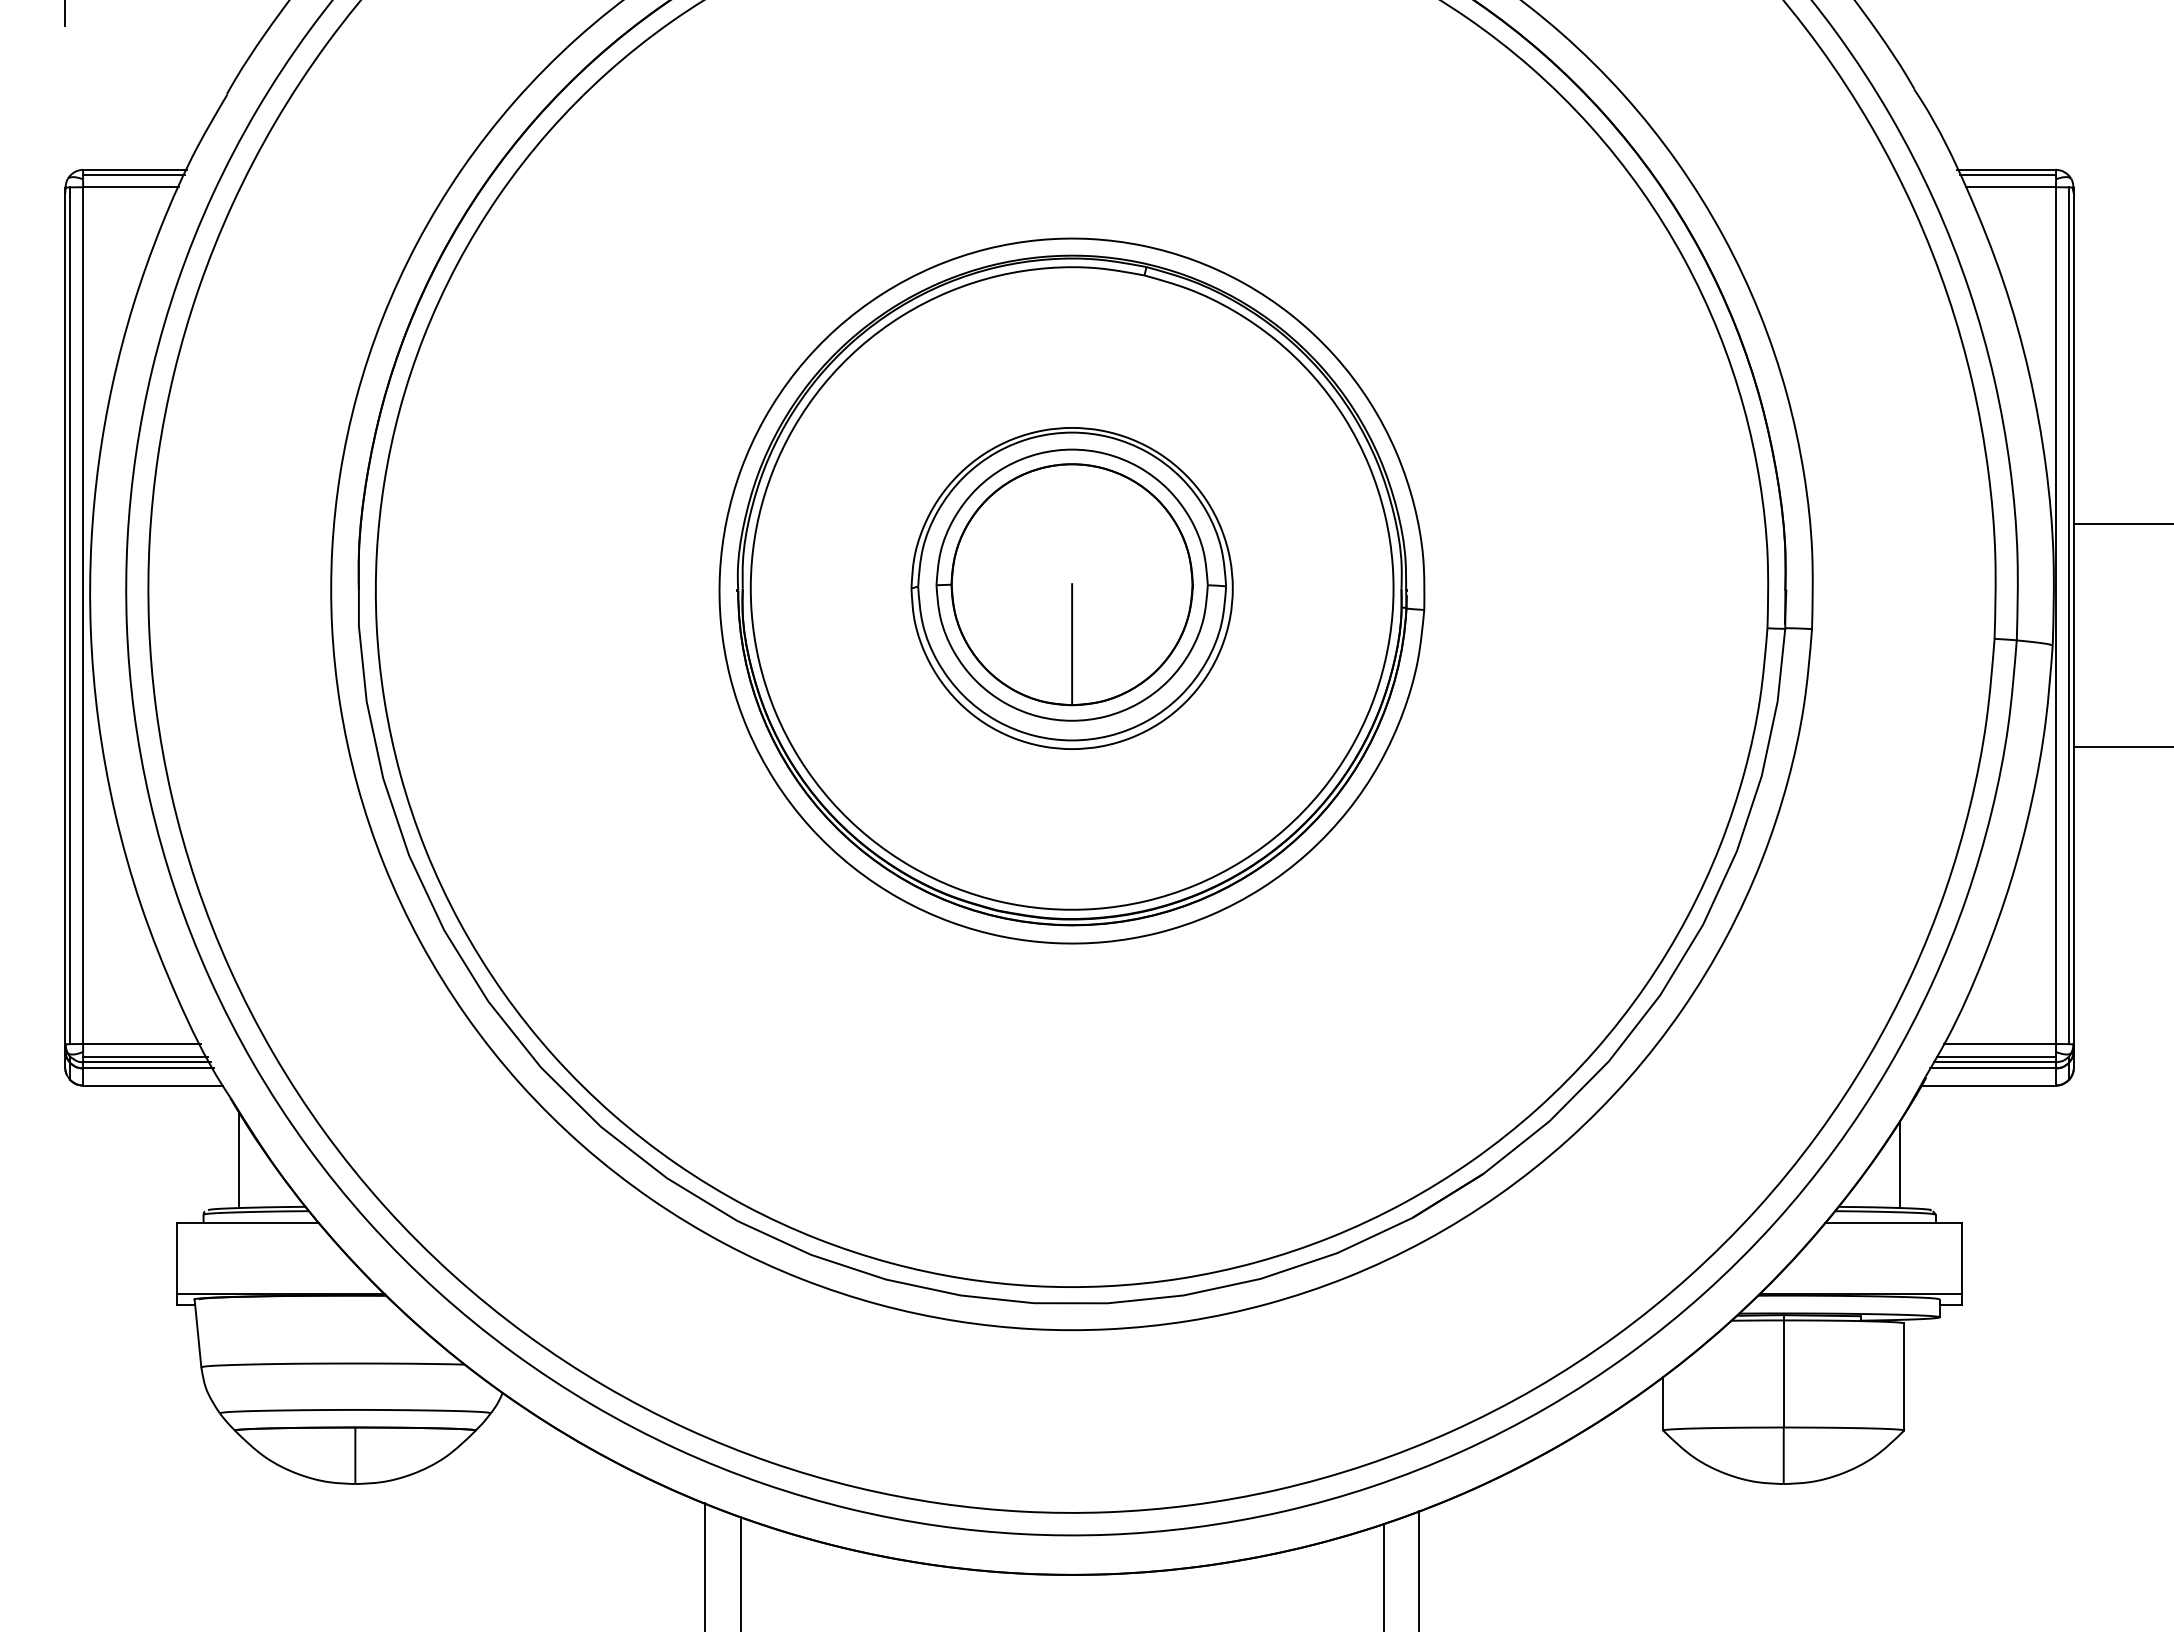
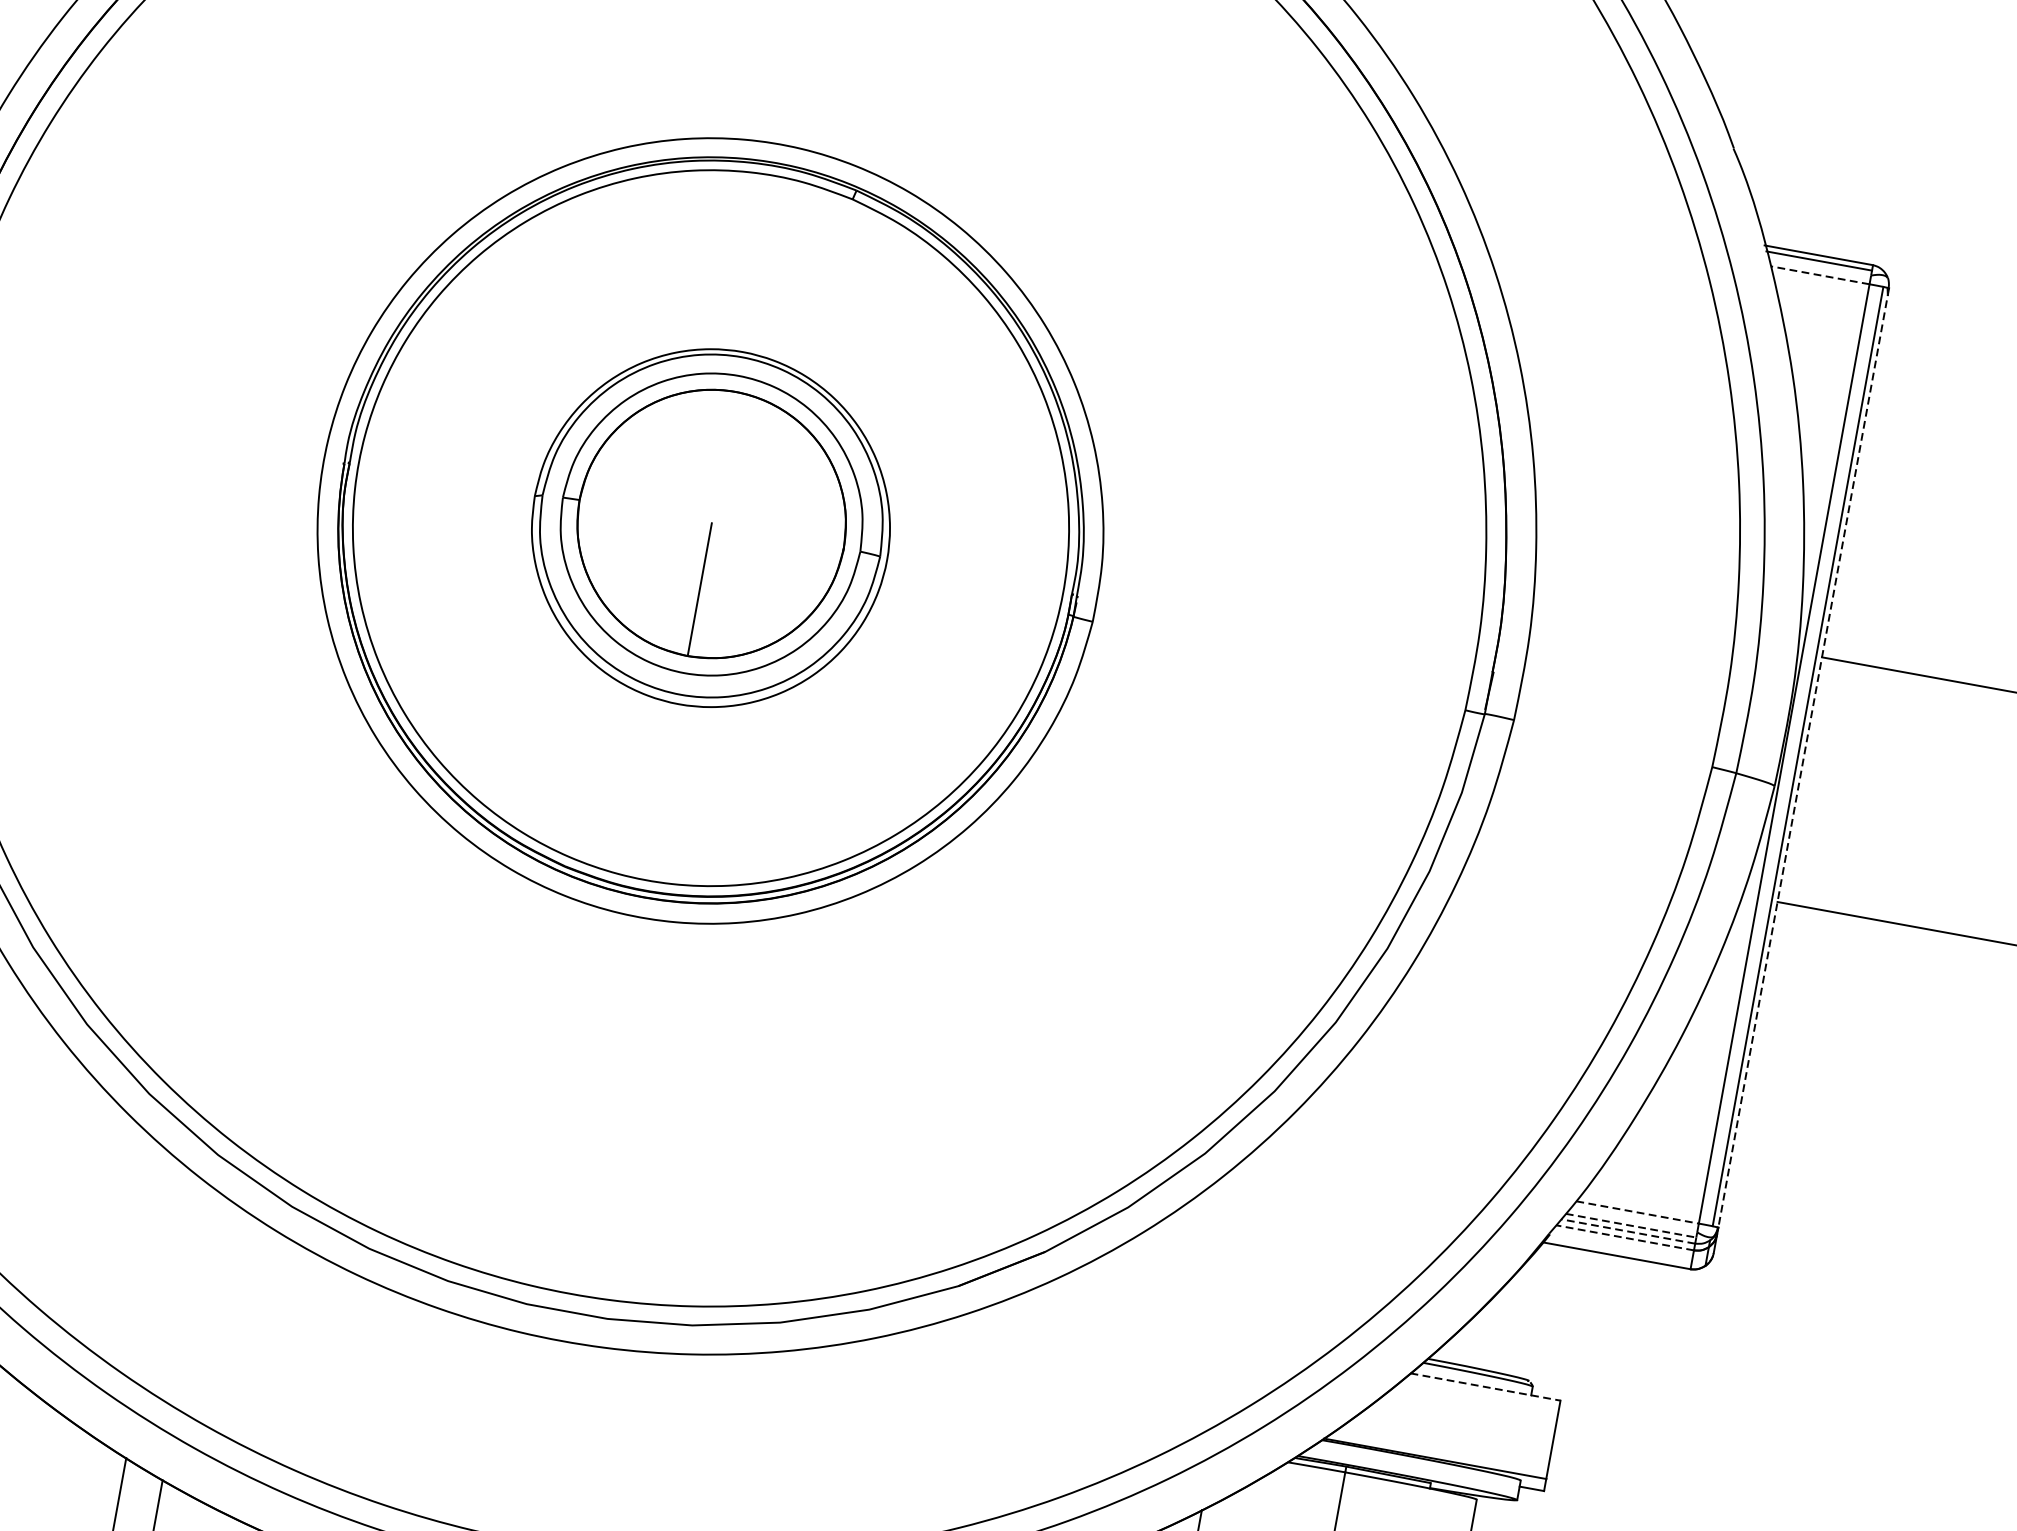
line: (2011, 187) -> (1820, 275), solid -> dashed
line: (2073, 616) -> (1803, 758), solid -> dashed
line: (2000, 1044) -> (1637, 1213), solid -> dashed
line: (1996, 1056) -> (1631, 1225), solid -> dashed
line: (1994, 1062) -> (1627, 1231), solid -> dashed
line: (1993, 1068) -> (1625, 1237), solid -> dashed
line: (1899, 1164) -> (1503, 1324), removed
line: (1894, 1222) -> (1486, 1387), solid -> dashed

